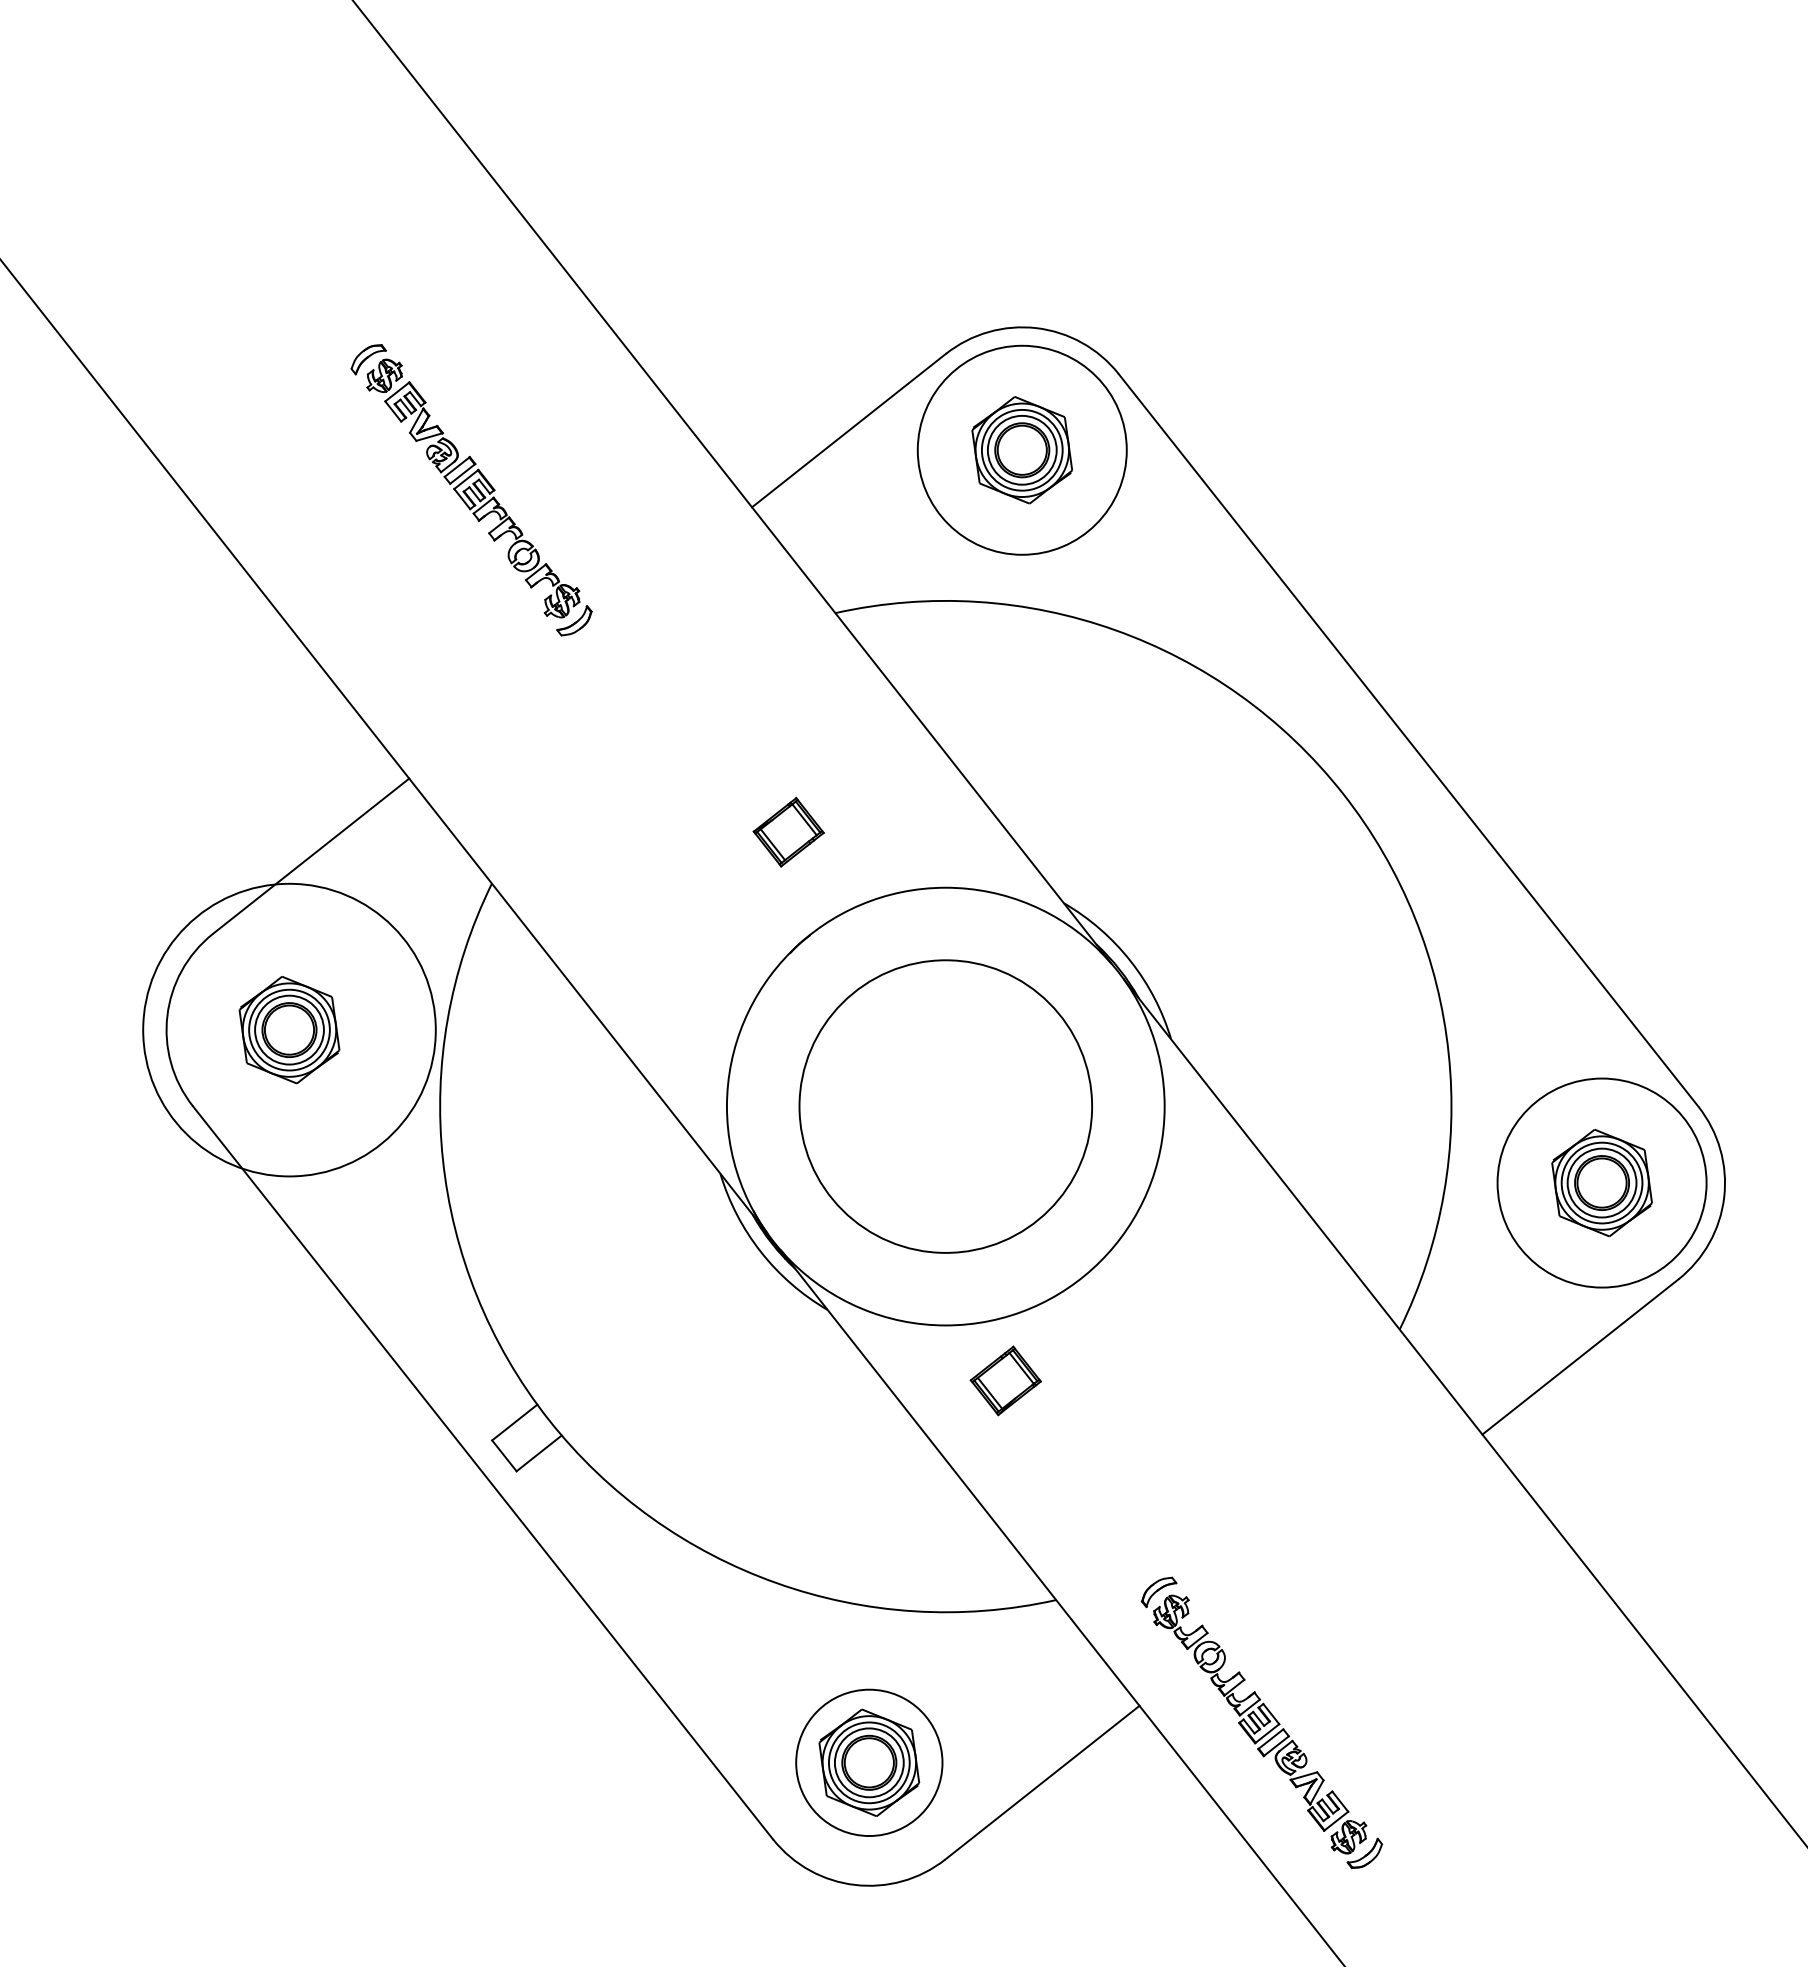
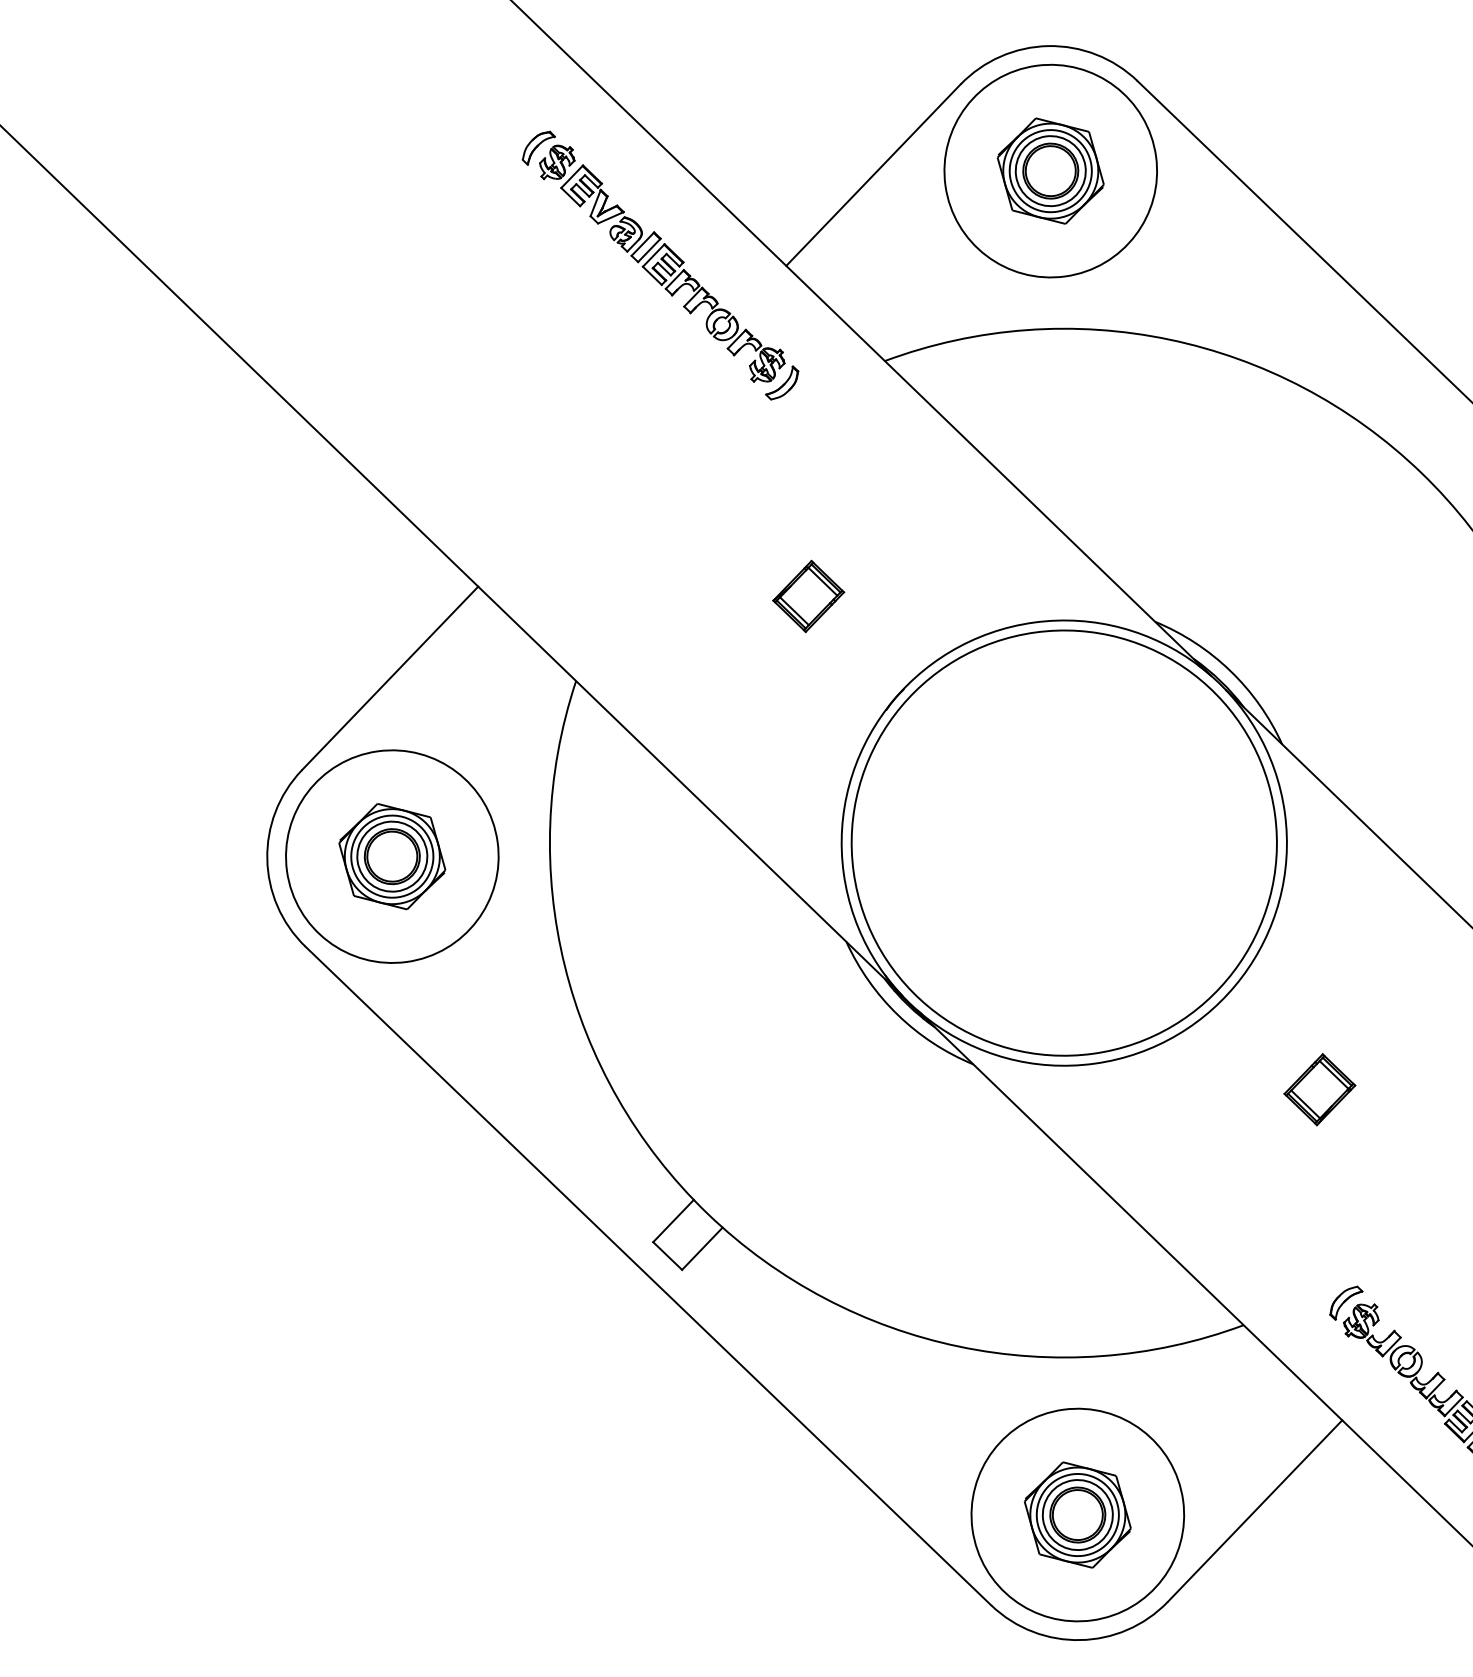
part: (471, 490) -> (660, 265), moved
part: (788, 832) -> (808, 596), moved
circle: (289, 1029) -> (392, 856), size x0.71
circle: (945, 1106) -> (1063, 843), size x1.43
part: (1005, 1380) -> (1319, 1089), moved
circle: (868, 1762) -> (1076, 1514), size x1.43

